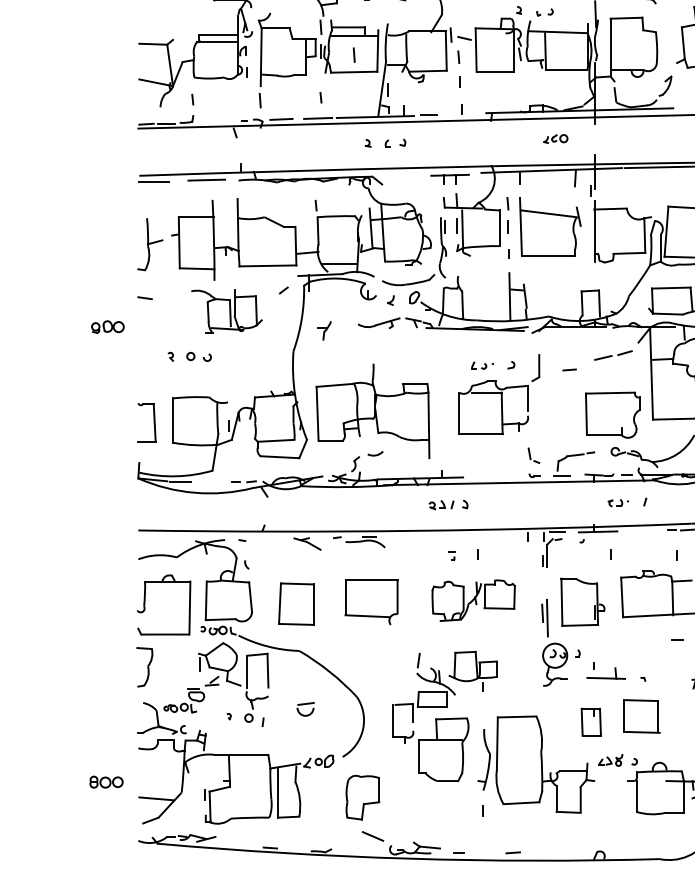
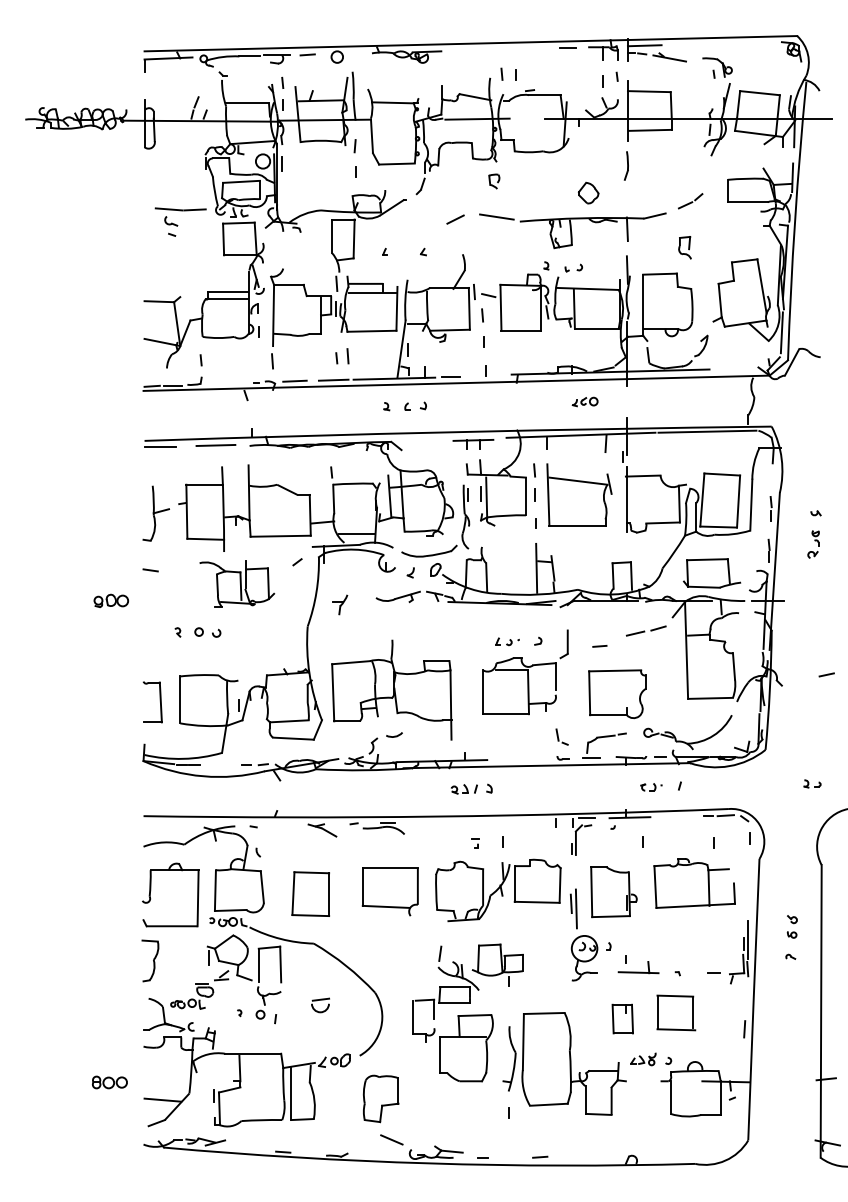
line: (353, 55) -> (347, 356), moved
part: (612, 415) -> (617, 694), moved
part: (473, 600) -> (498, 890), size x1.43
line: (677, 639) -> (713, 972), moved

